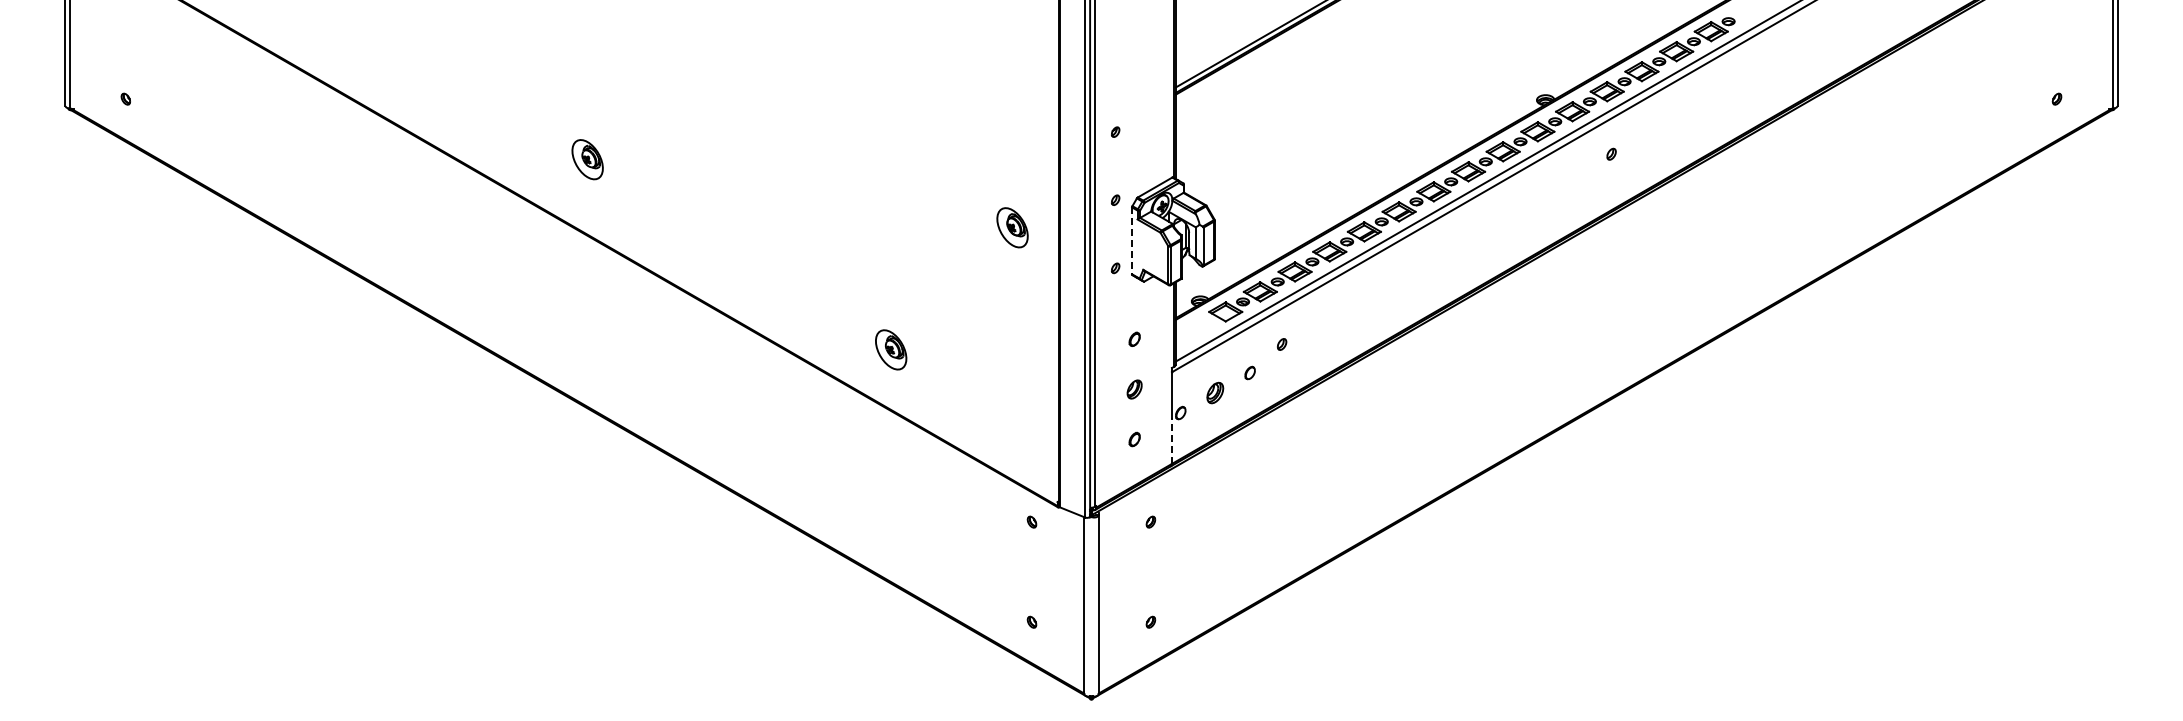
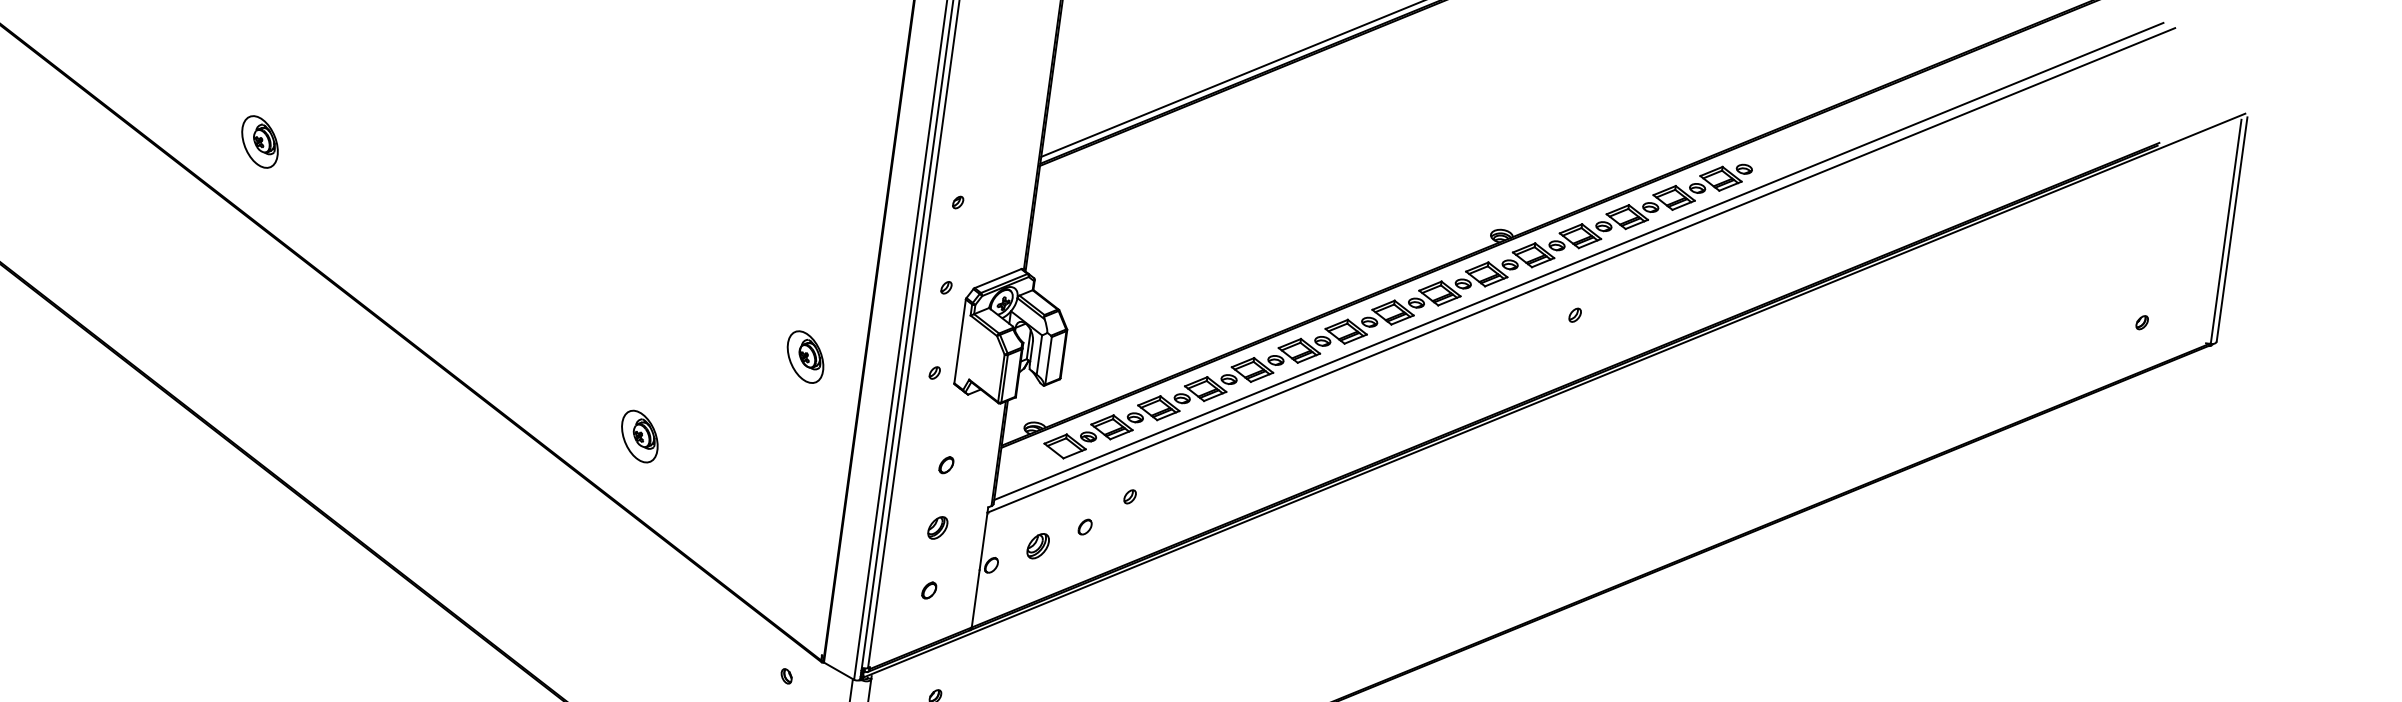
part: (587, 159) -> (259, 141), moved
part: (1012, 227) -> (805, 356), moved
line: (1132, 241) -> (960, 342), dashed -> solid
line: (1171, 441) -> (975, 599), dashed -> solid

